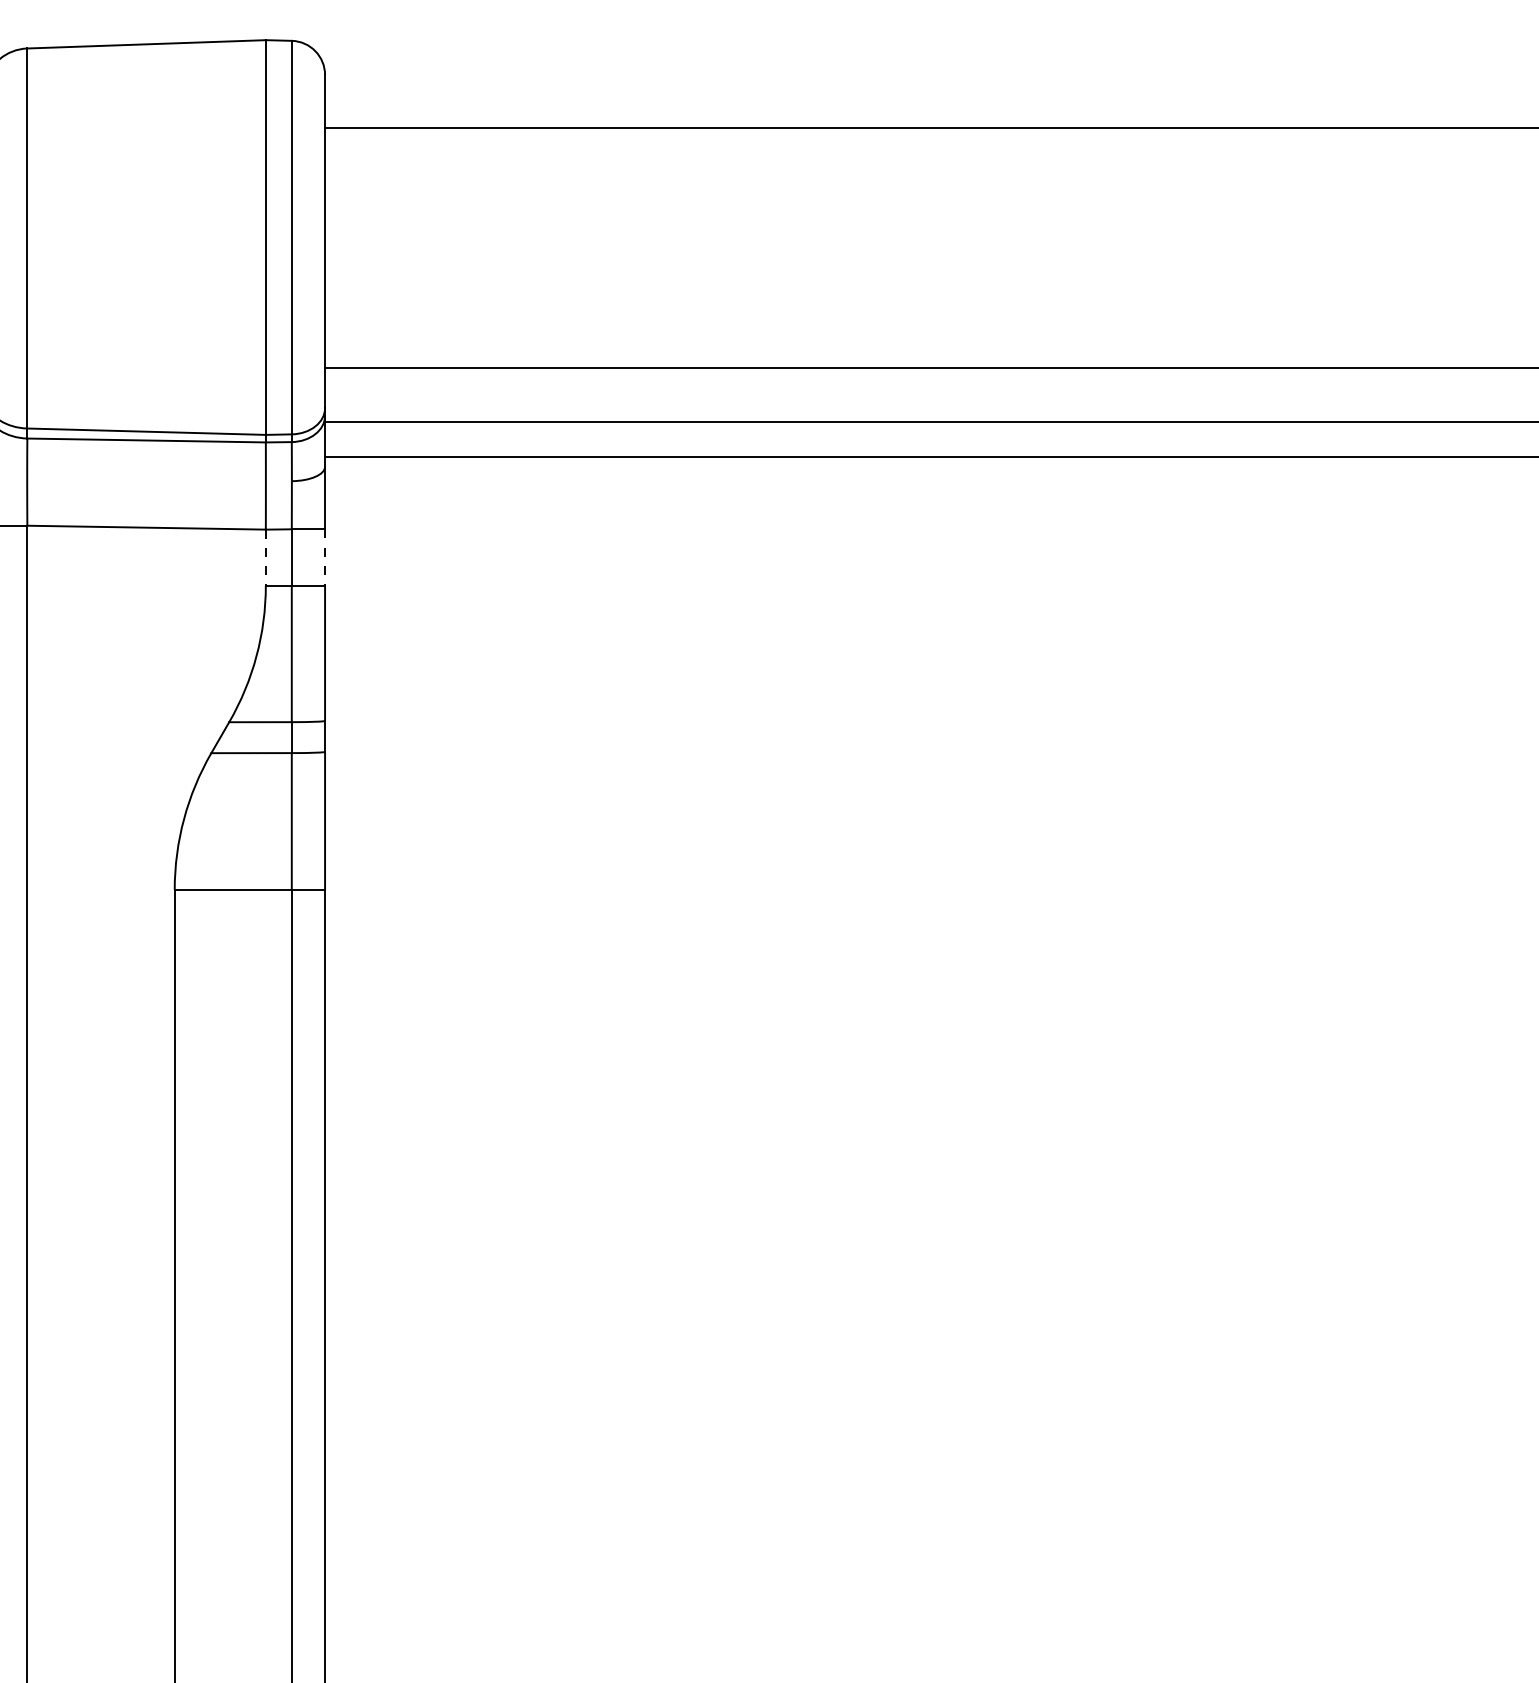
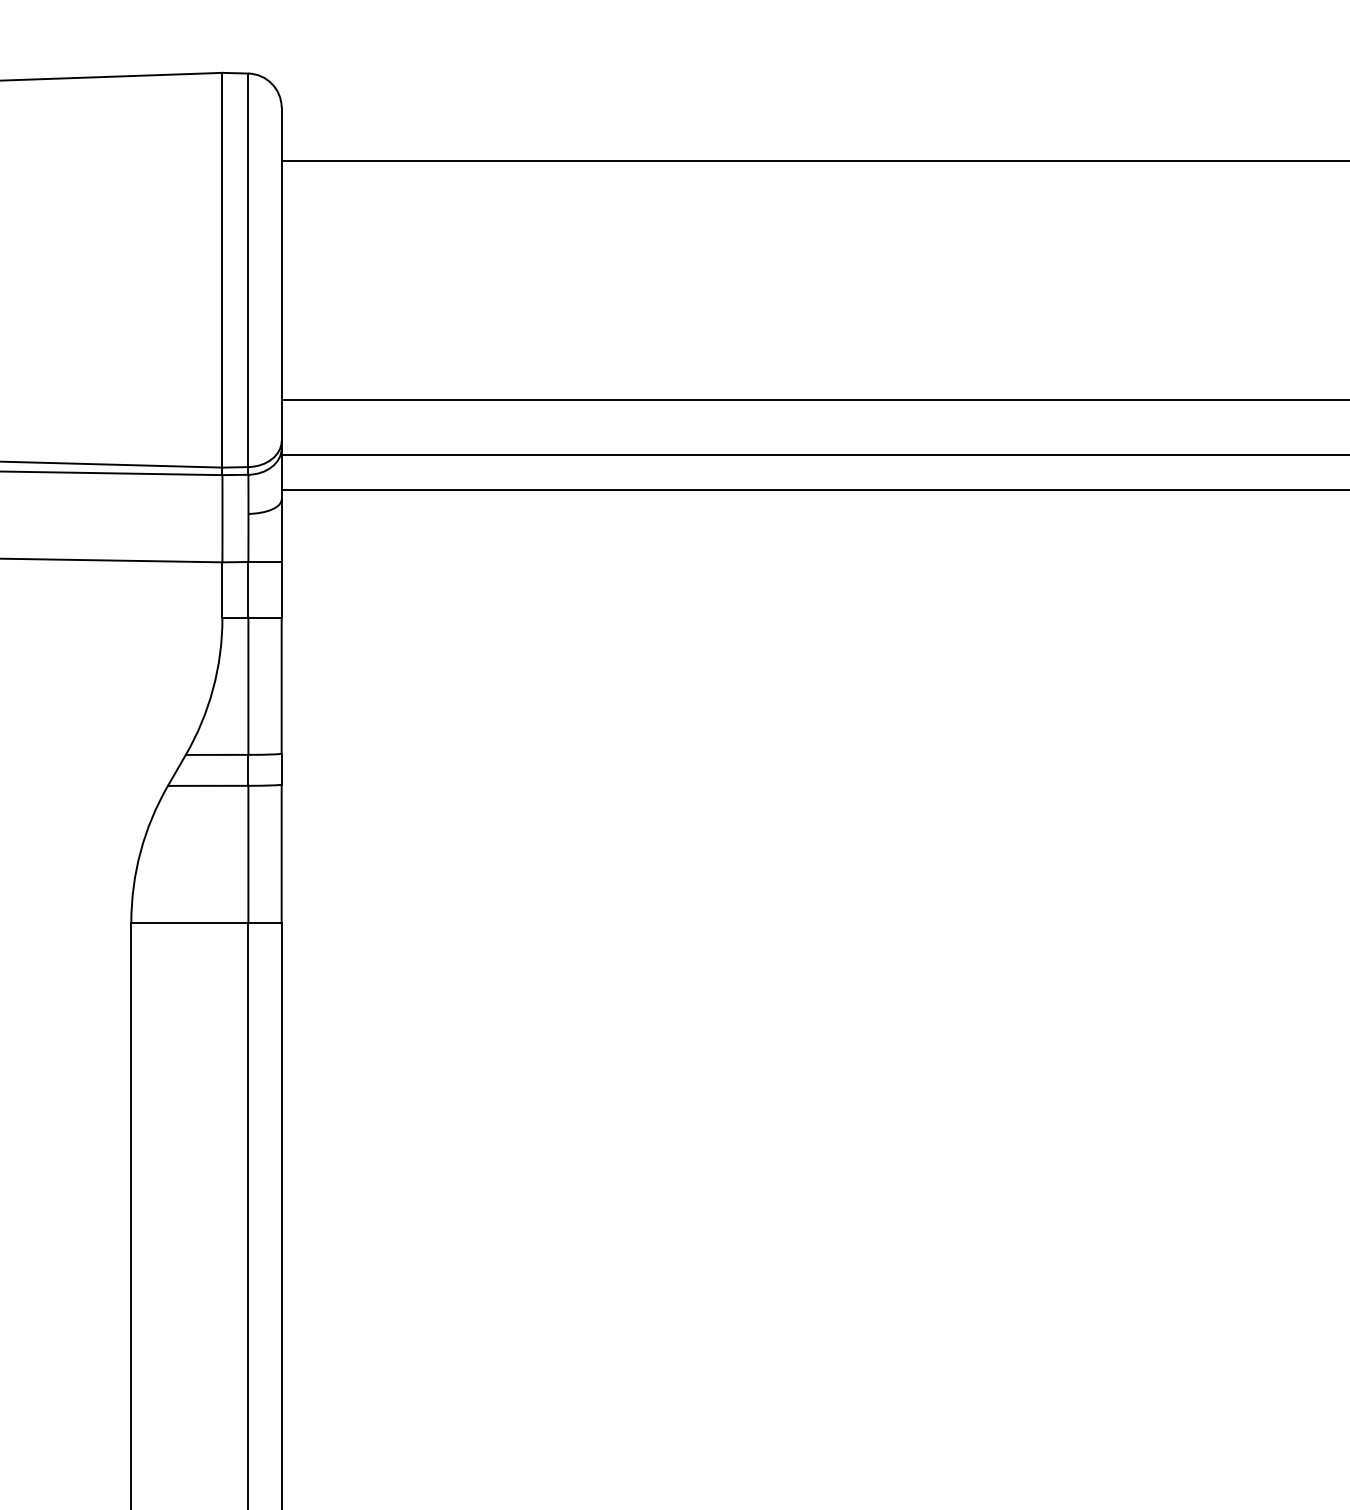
line: (265, 557) -> (222, 590), dashed -> solid
line: (325, 557) -> (282, 590), dashed -> solid

